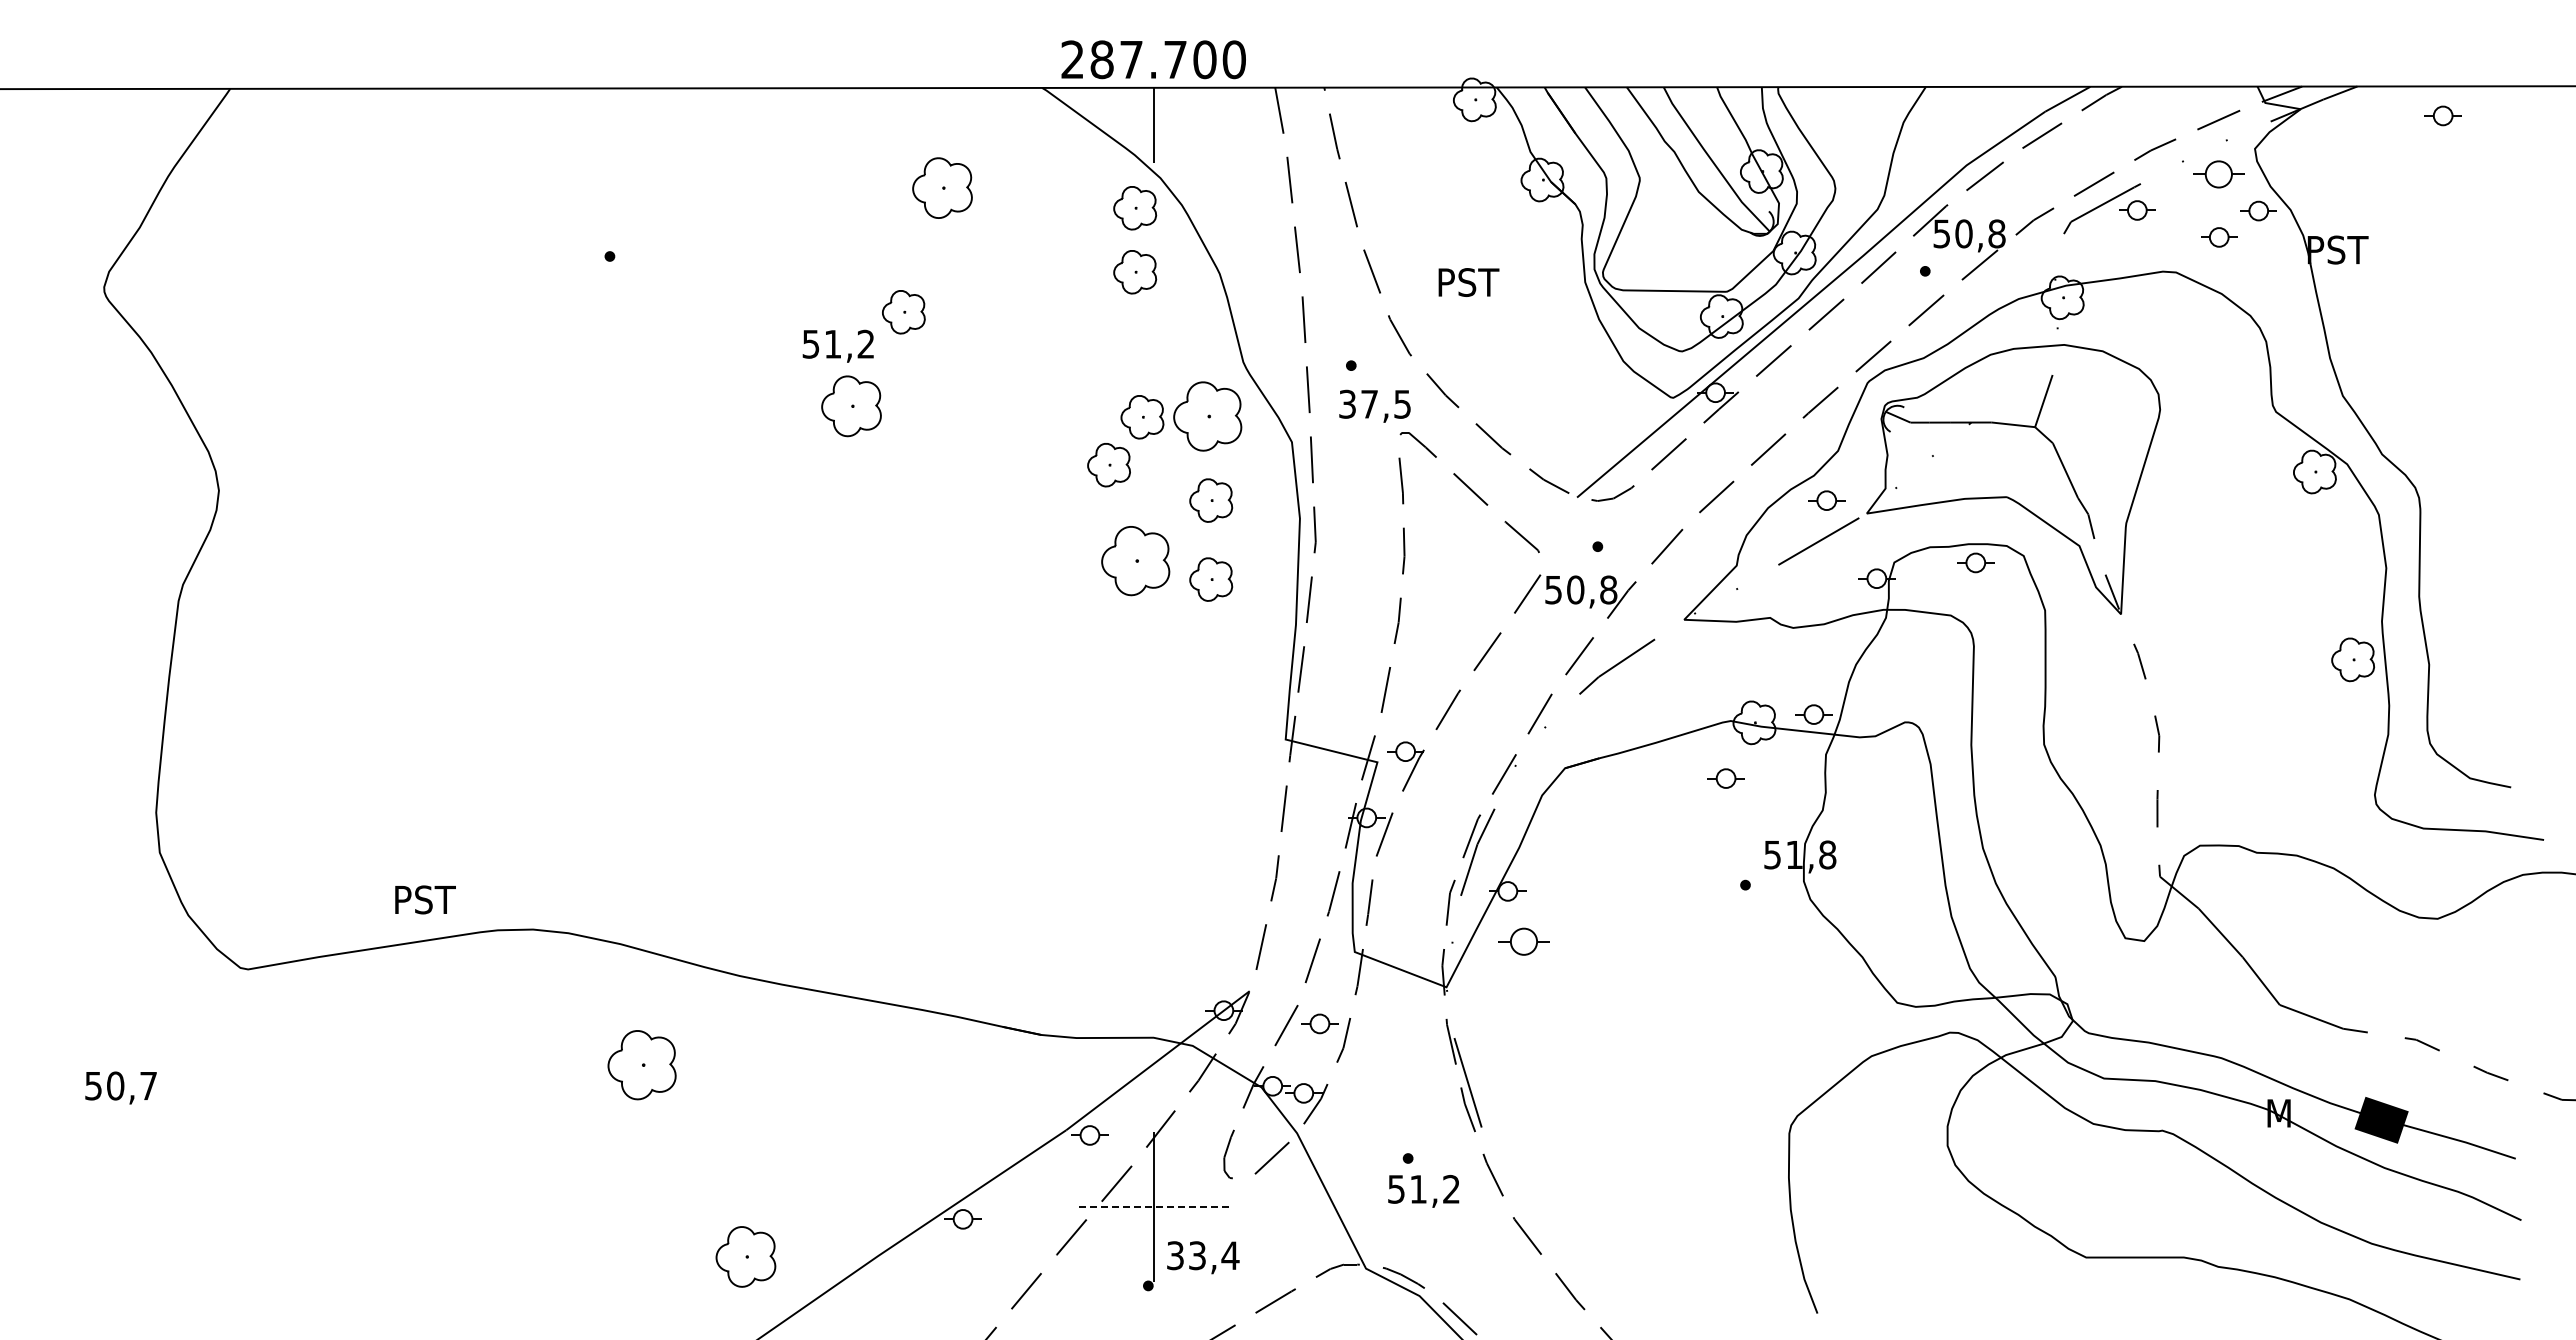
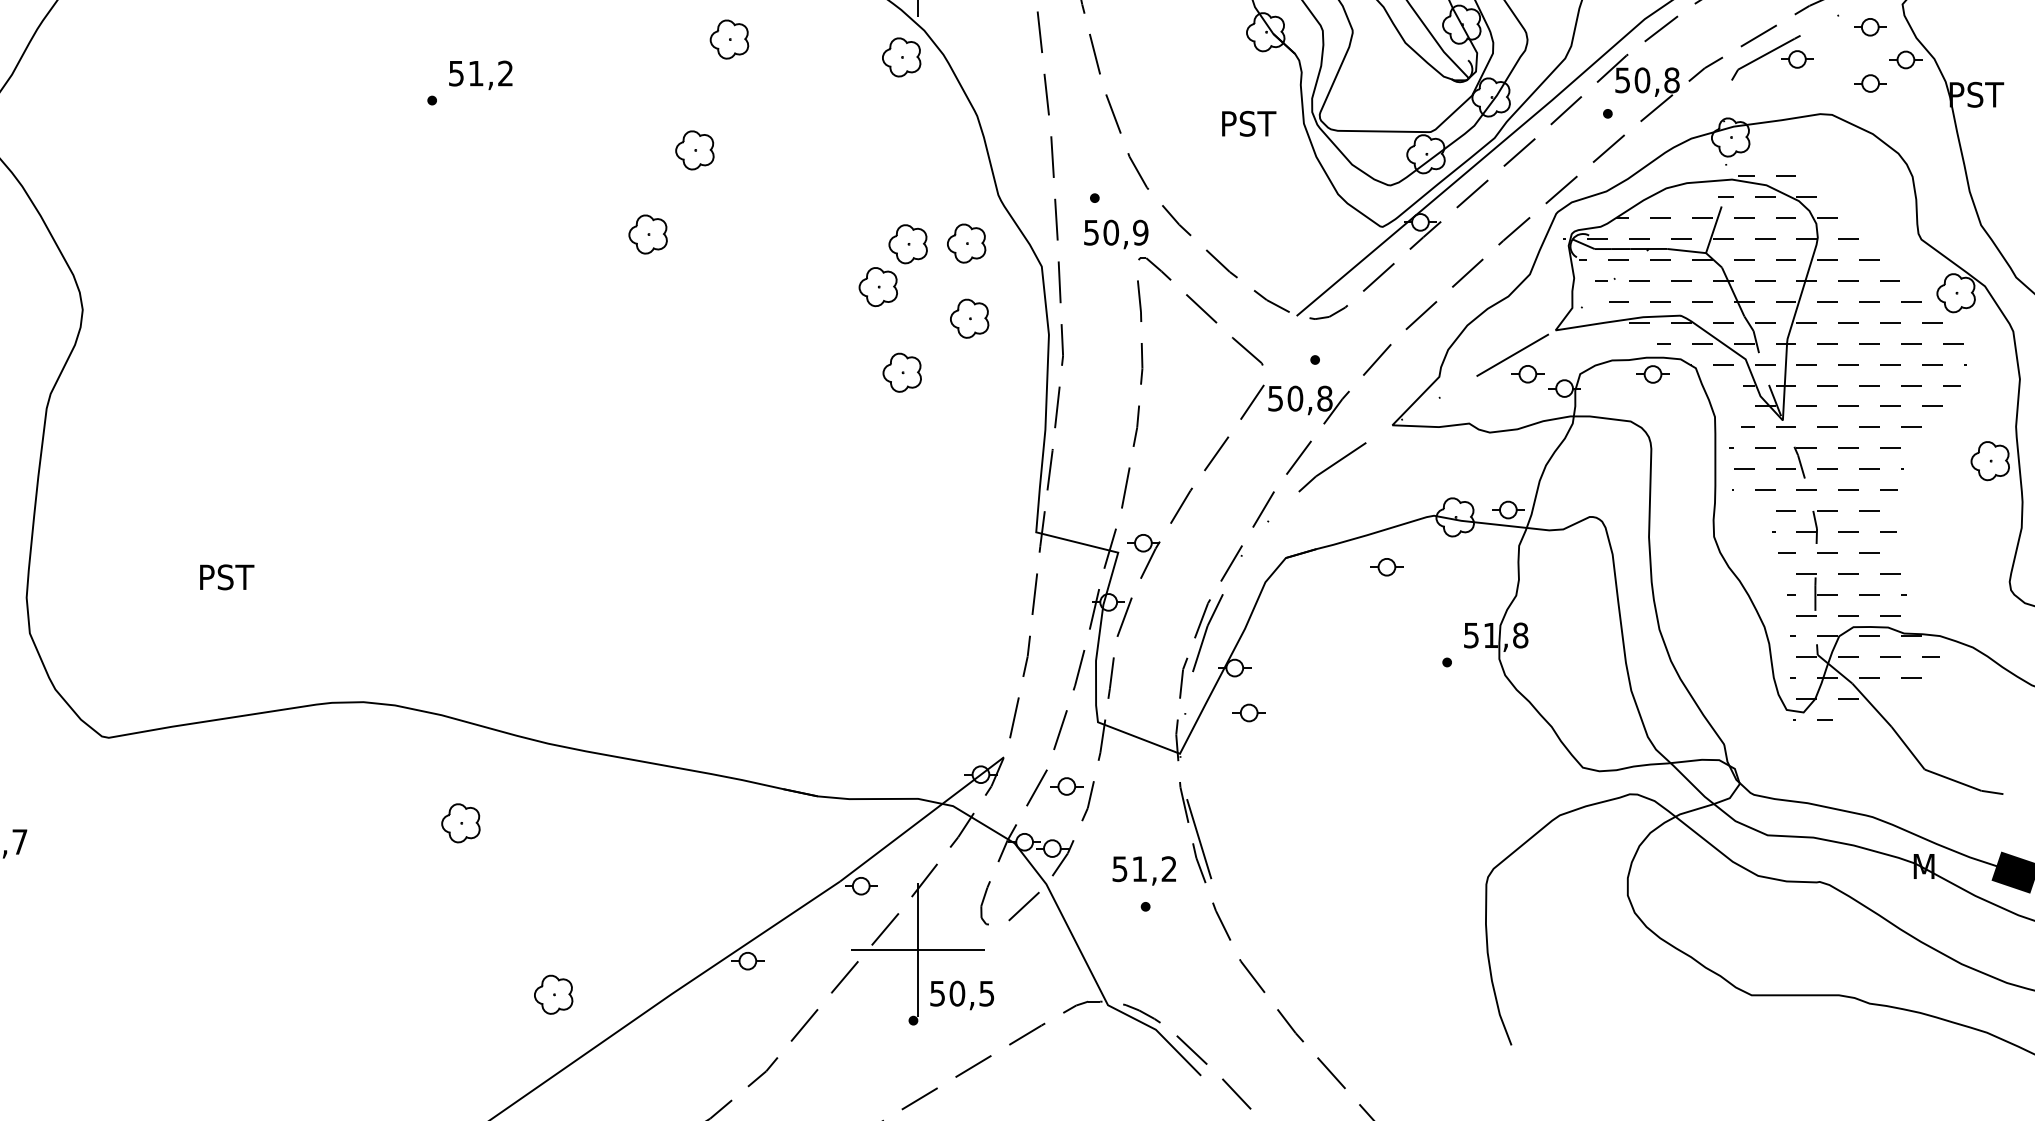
part: (2218, 174) -> (1869, 27), size x0.71
part: (942, 188) -> (729, 39), size x0.71
part: (1135, 272) -> (901, 114), removed
text: (1468, 282) -> (1248, 123), moved
text: (837, 345) -> (480, 74), moved
text: (1375, 403) -> (1116, 231), 37,5 -> 50,9
part: (851, 406) -> (648, 234), size x0.71
part: (1207, 416) -> (966, 243), size x0.62
part: (1826, 500) -> (1527, 374), moved
part: (1135, 560) -> (901, 372), size x0.62
part: (1211, 579) -> (969, 389), removed
hatch: (2100, 645) -> (1764, 448), added
part: (1725, 778) -> (1386, 567), moved
text: (425, 899) -> (227, 576), moved
part: (1523, 941) -> (1248, 712), size x0.71
part: (641, 1064) -> (460, 822), size x0.62
text: (1423, 1191) -> (1144, 871), moved
line: (1153, 1206) -> (918, 949), dashed -> solid
text: (1203, 1255) -> (962, 993), 33,4 -> 50,5
part: (745, 1256) -> (553, 994), size x0.71

